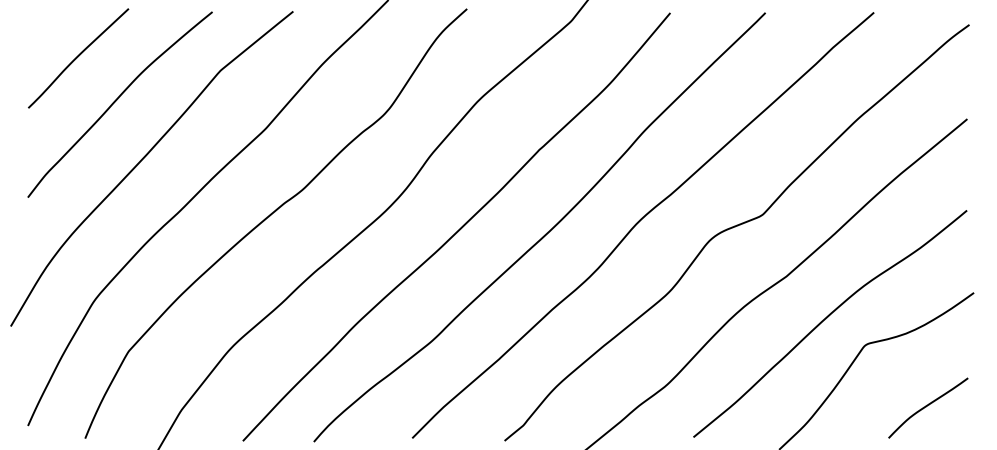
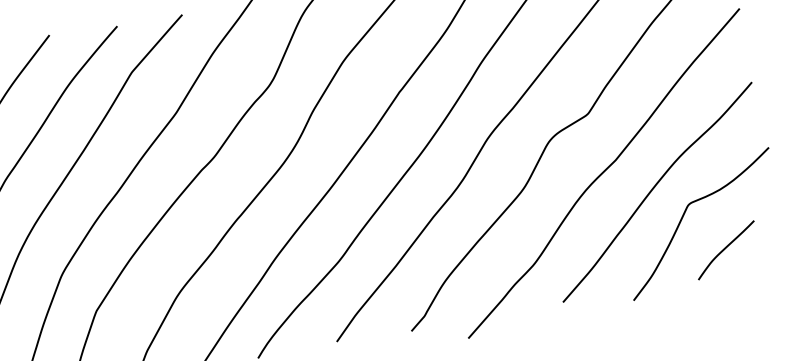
curve: (927, 406) -> (725, 249), moved

